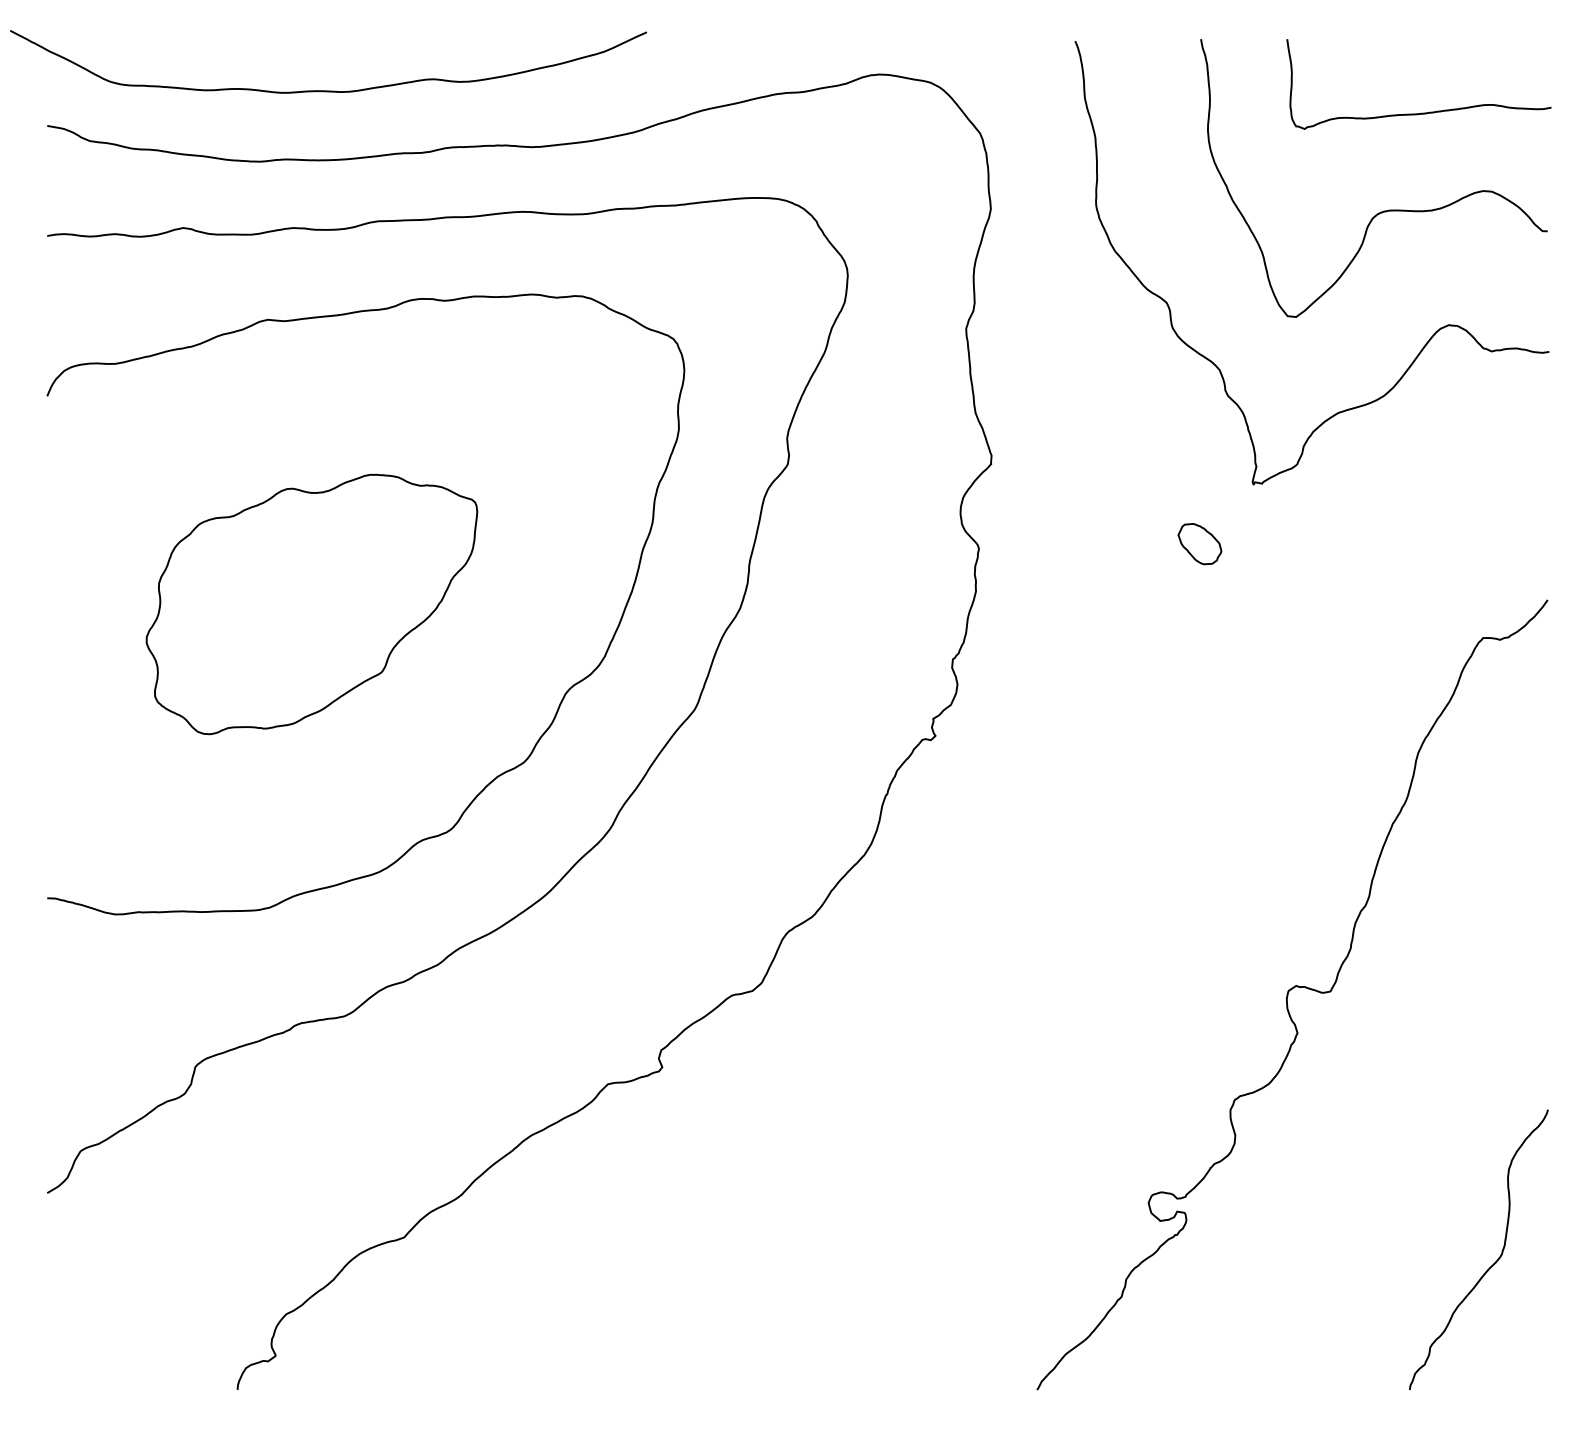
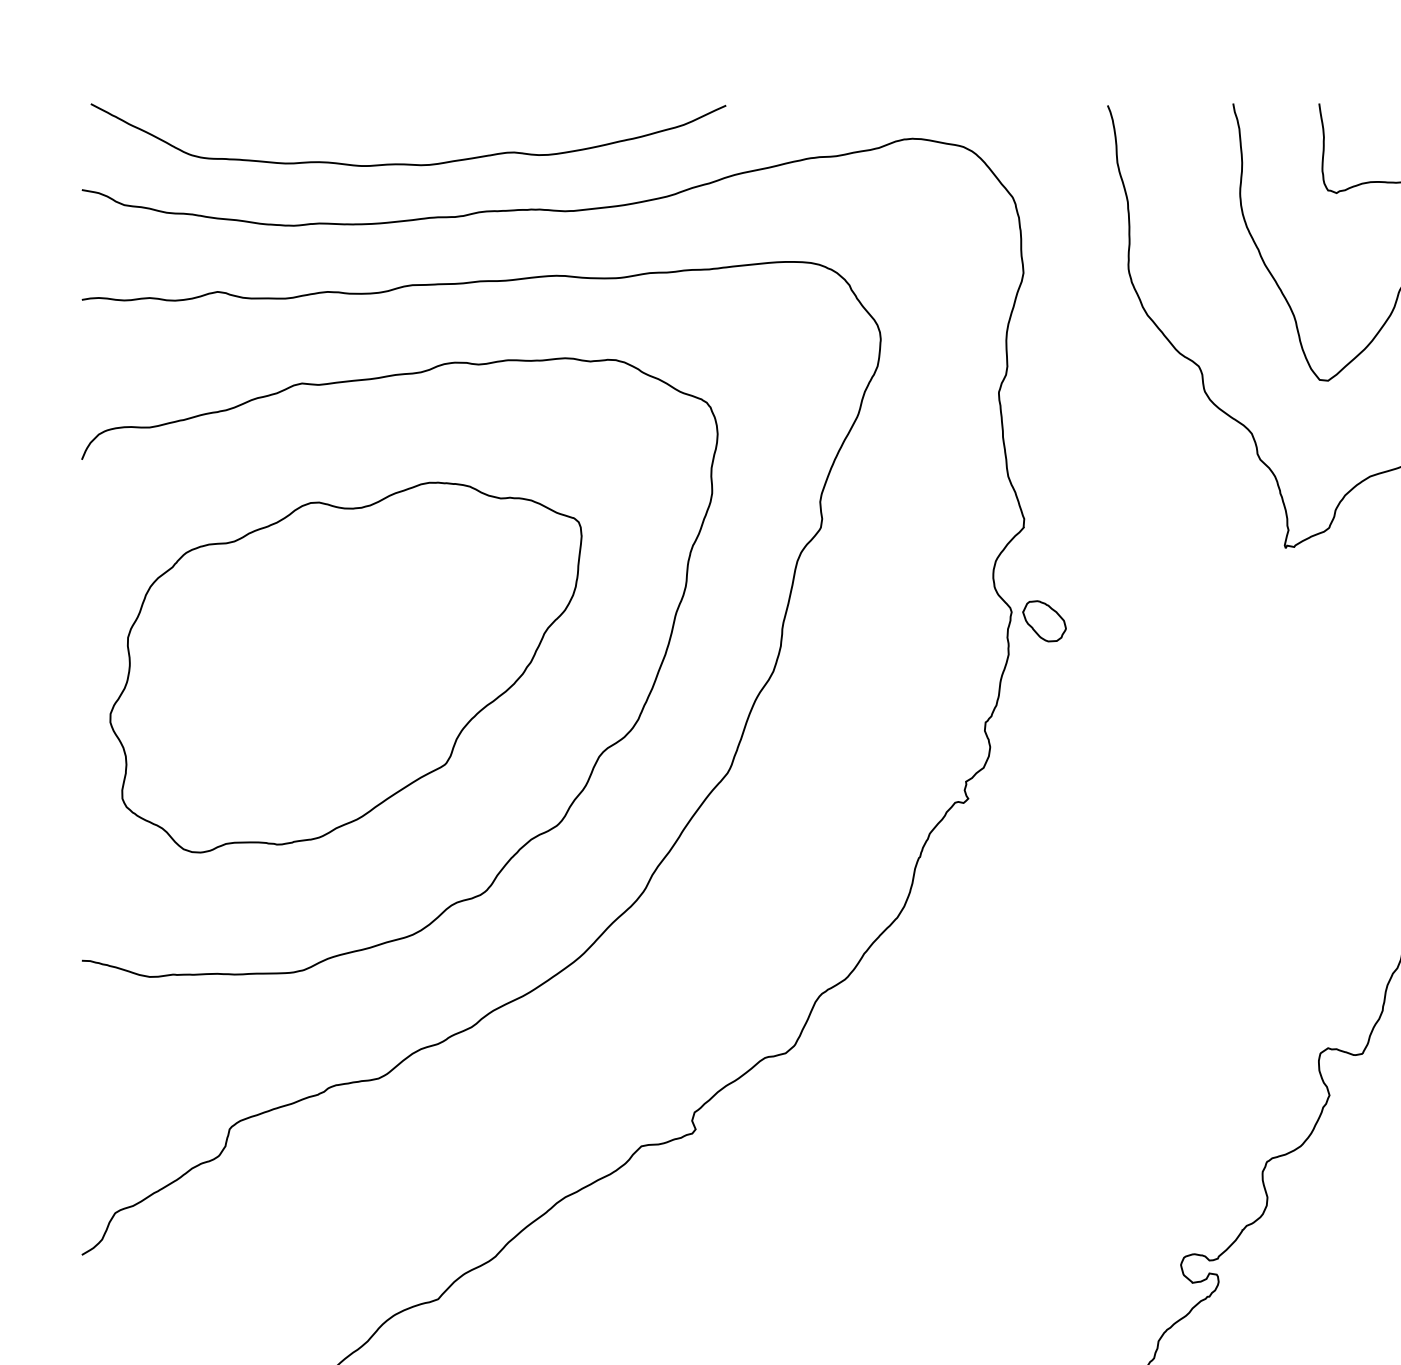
curve: (328, 90) -> (408, 163), moved
part: (1199, 544) -> (1044, 621), moved
part: (311, 604) -> (345, 667), size x1.43

